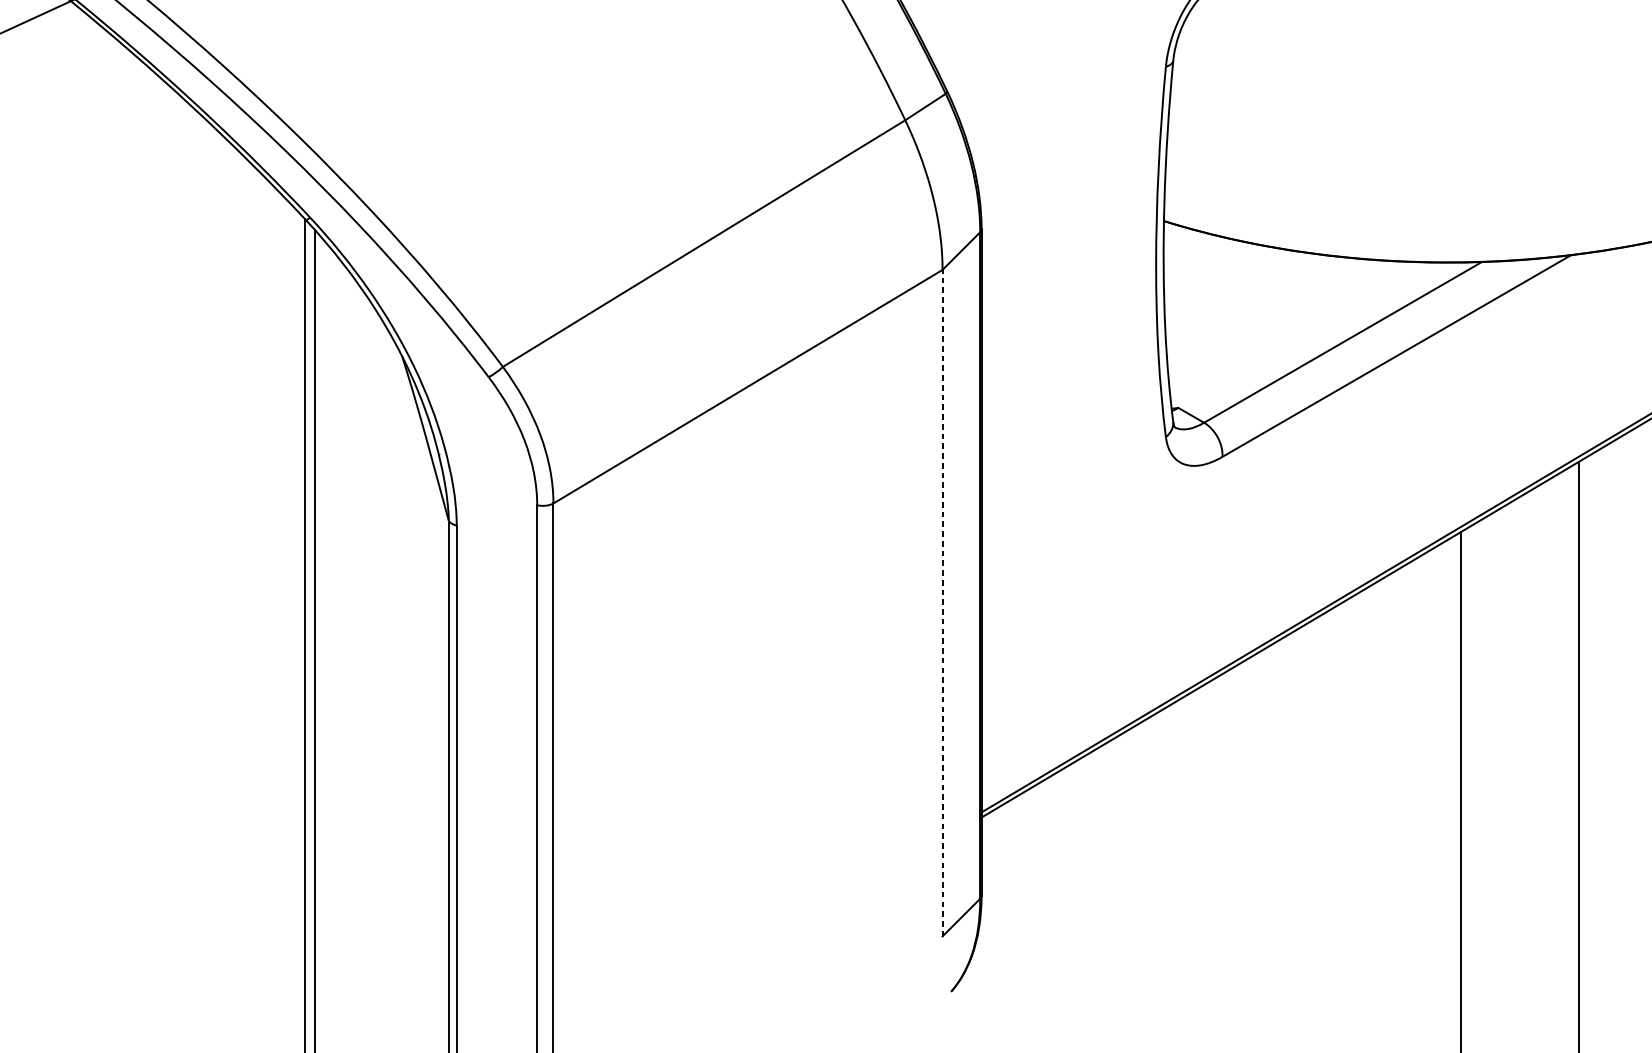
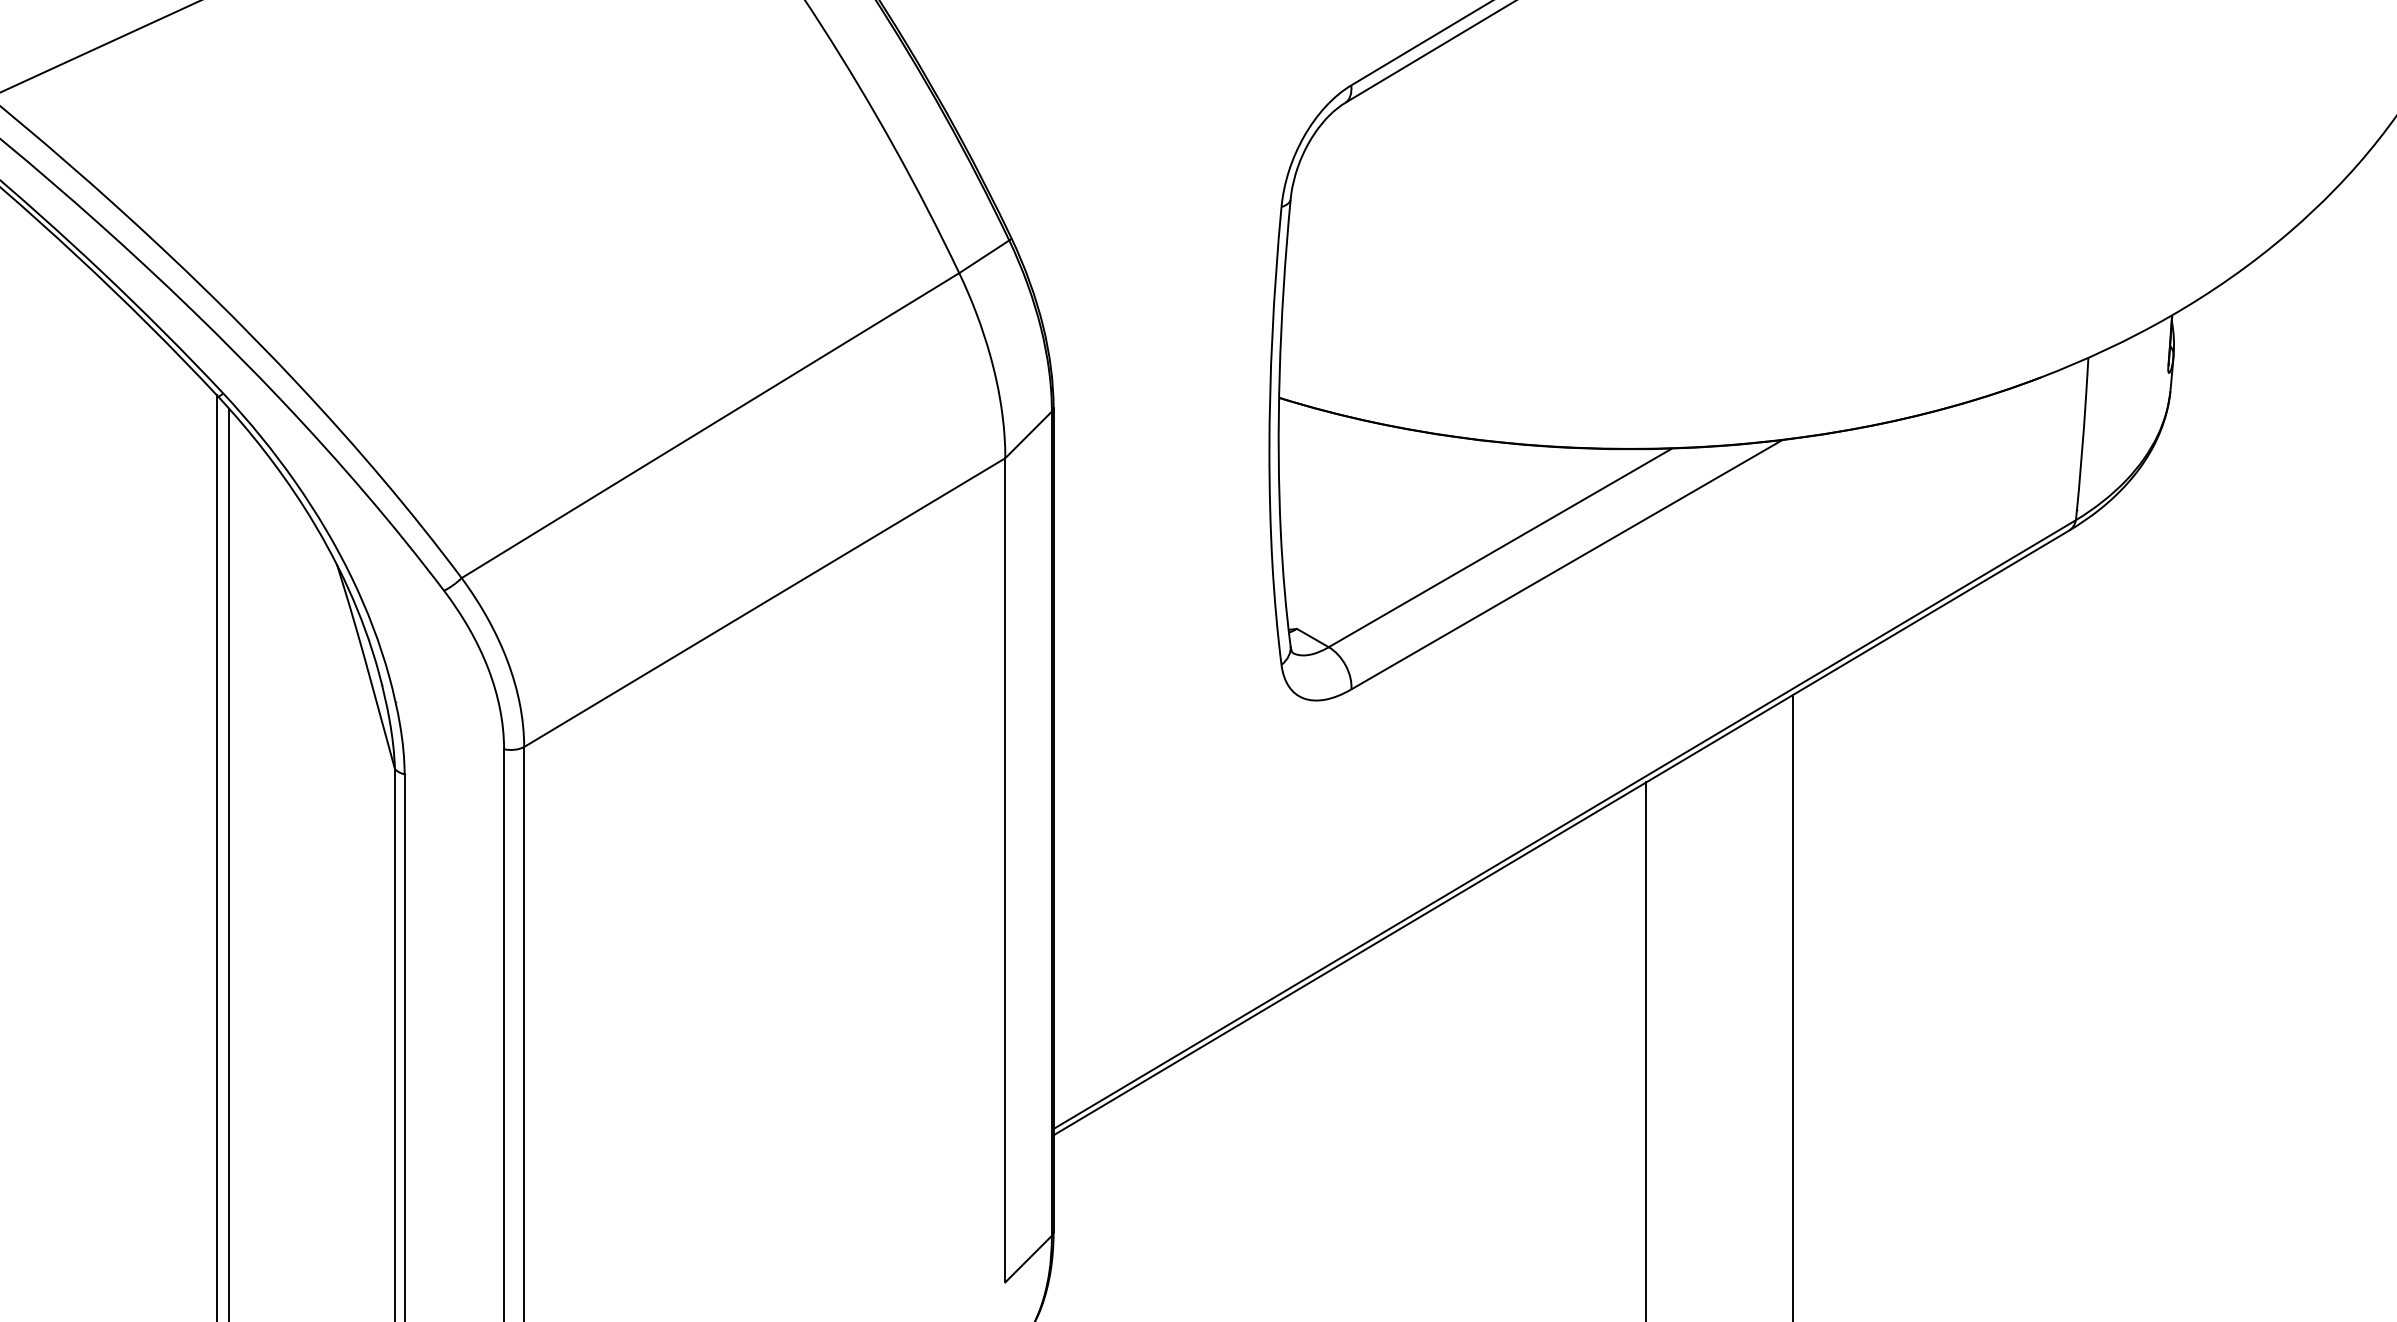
line: (942, 602) -> (1005, 869), dashed -> solid

